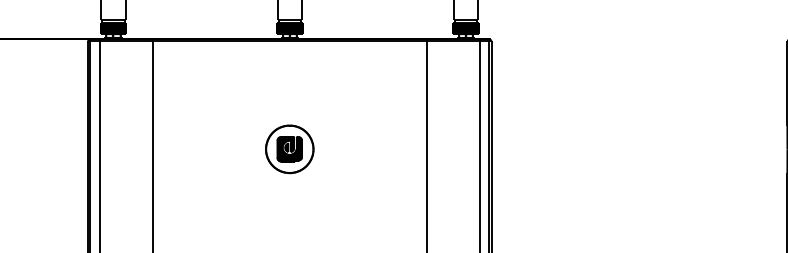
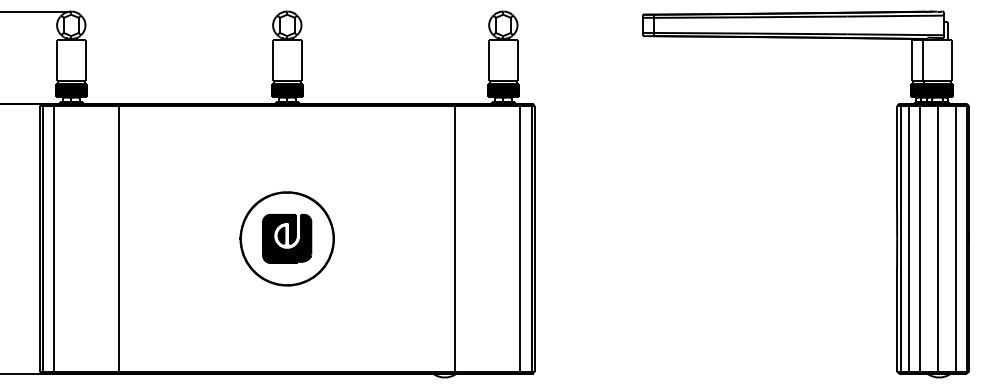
part: (289, 149) -> (287, 238), size x1.6

